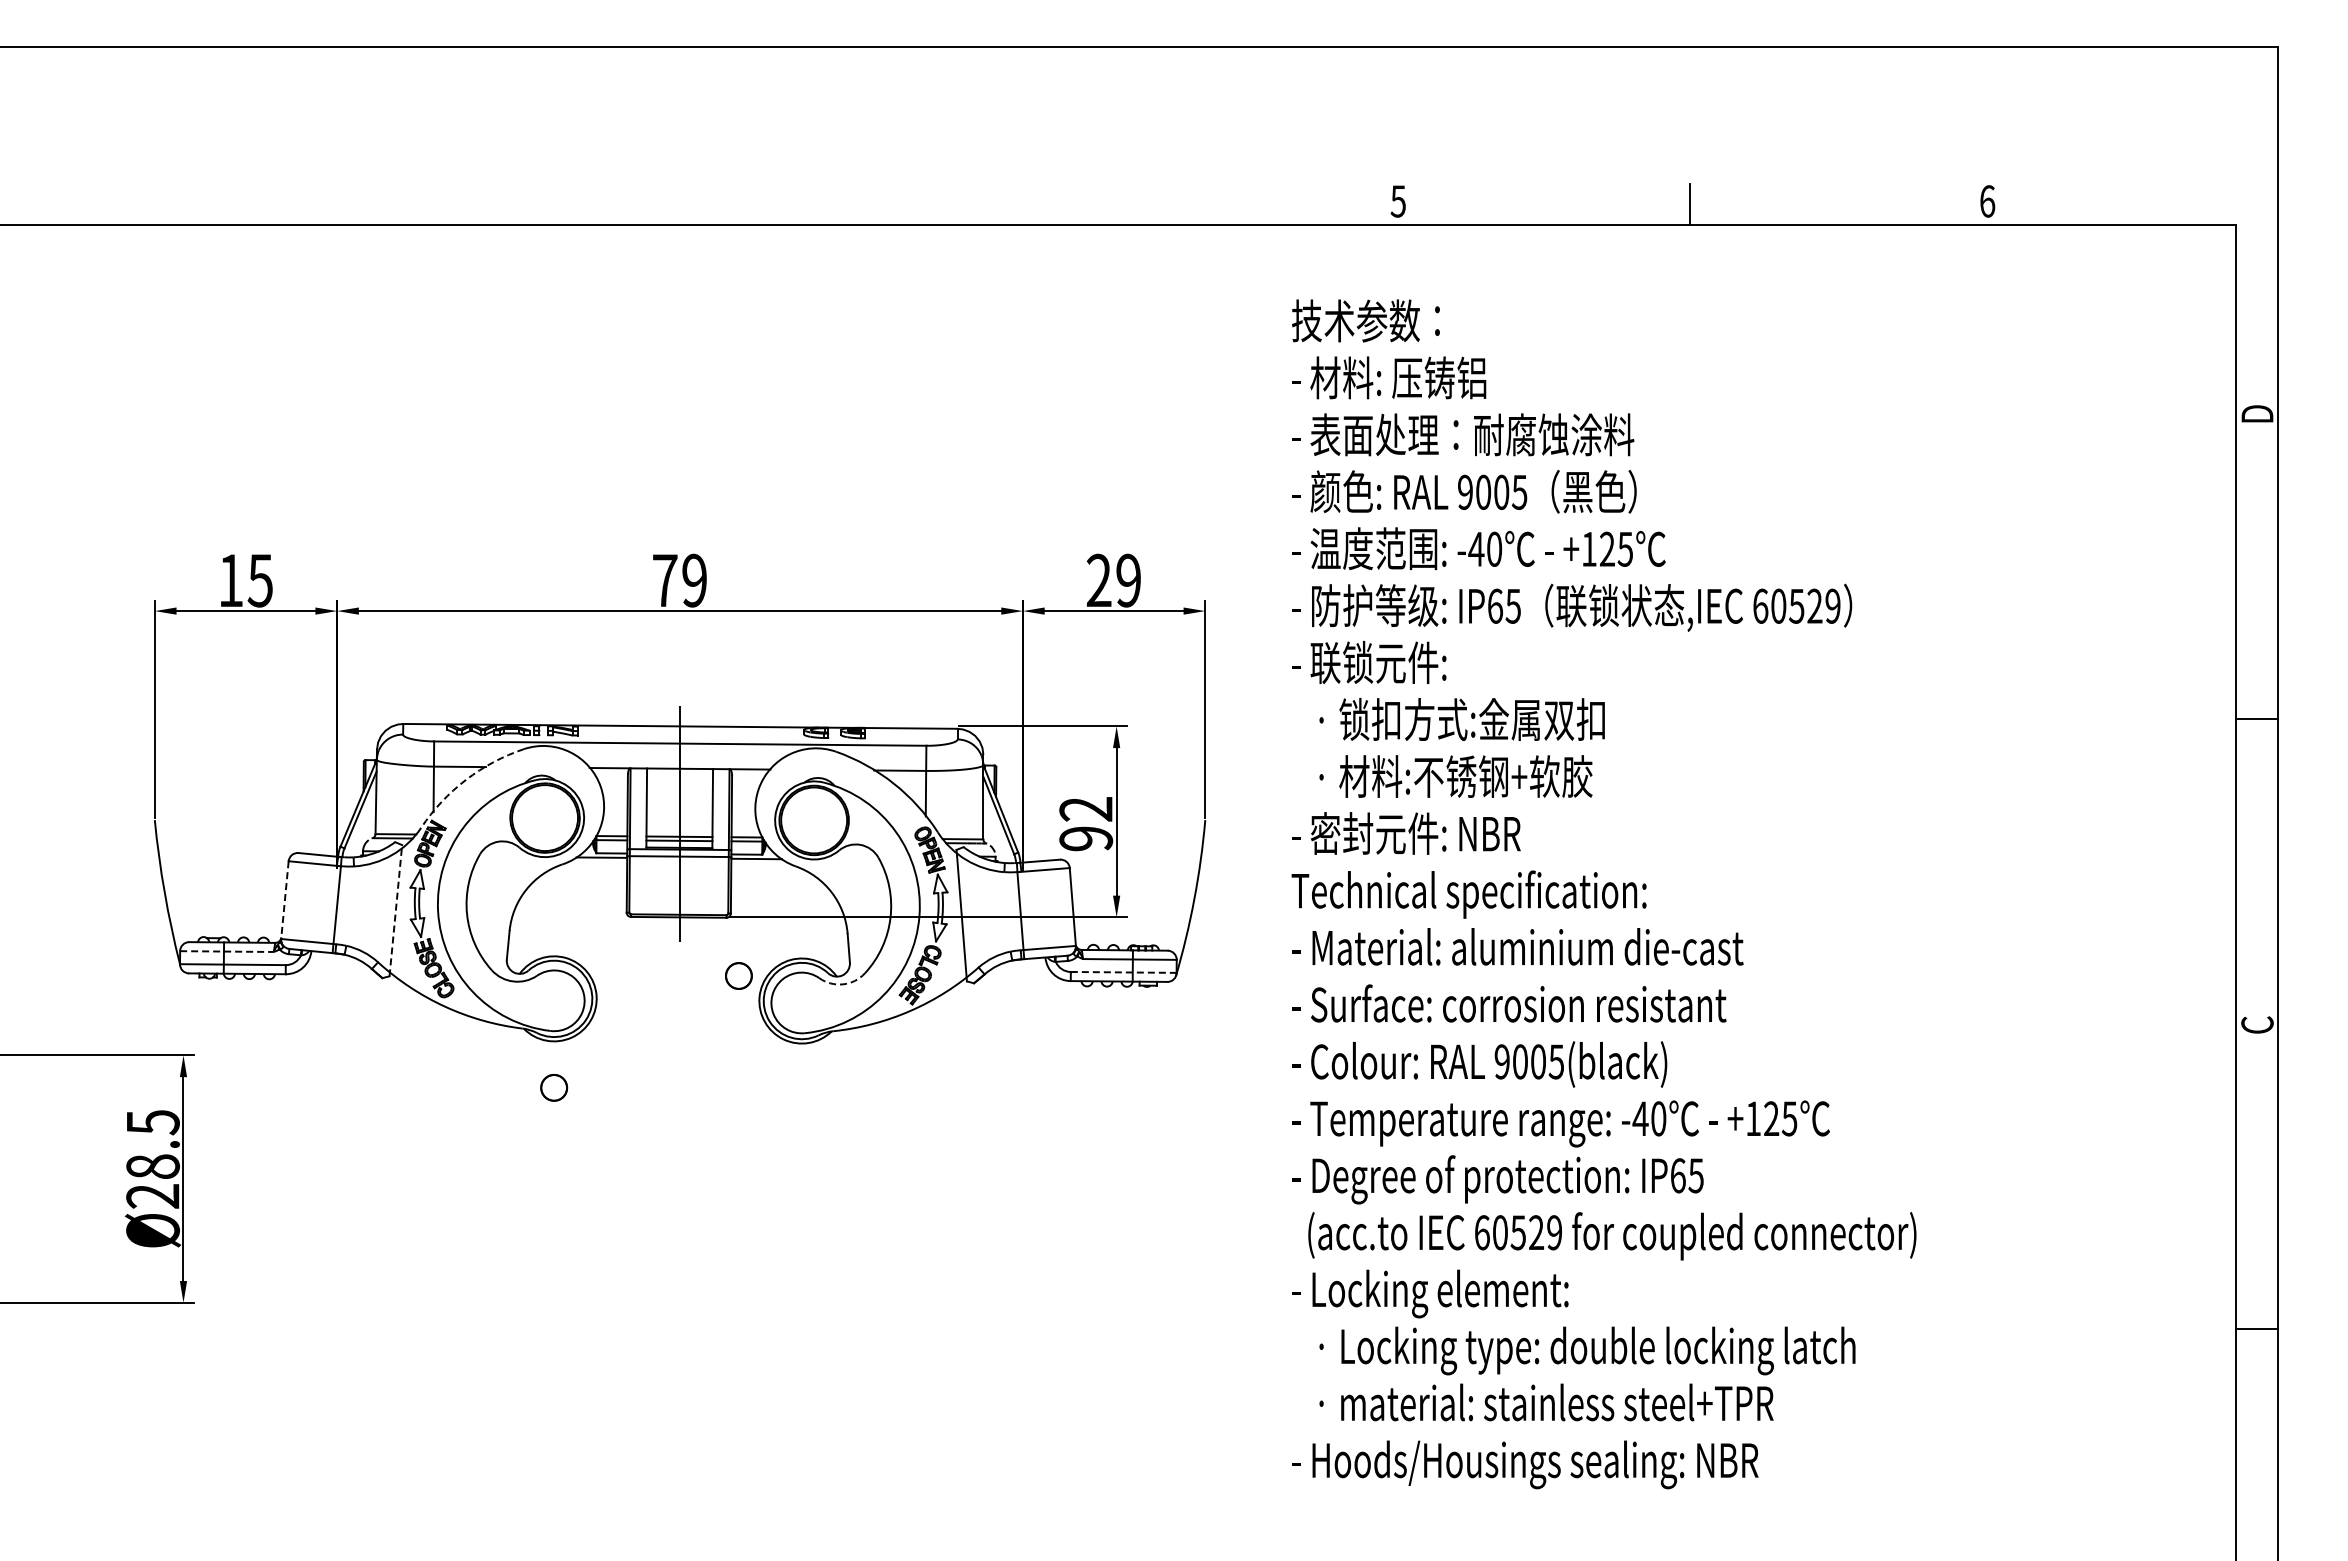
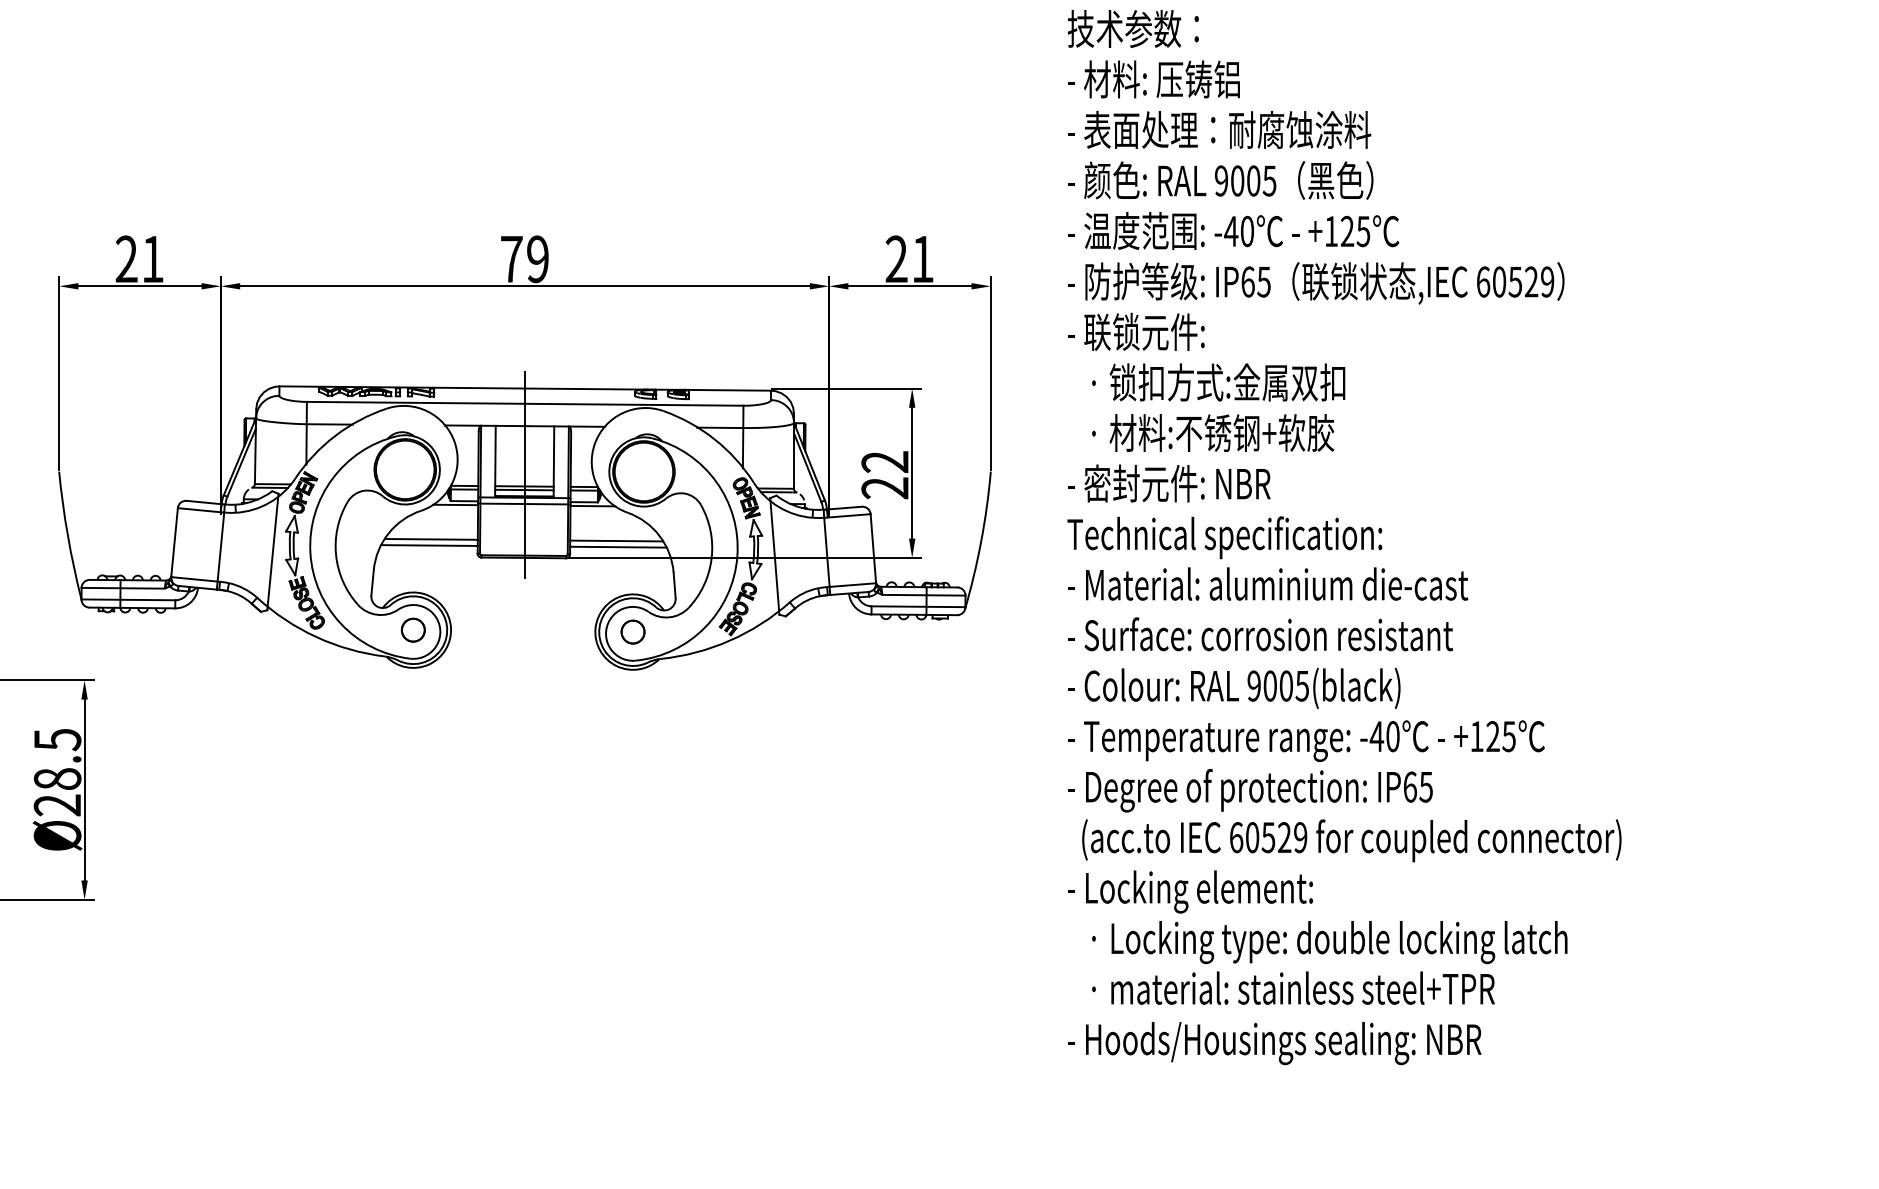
text: (245, 580) -> (139, 259), 15 -> 21
text: (1128, 580) -> (922, 259), 29 -> 21
arc: (466, 779) -> (335, 435), dashed -> solid
text: (1086, 838) -> (885, 487), 92 -> 22
line: (574, 896) -> (431, 539), added
line: (783, 897) -> (616, 540), added
line: (284, 901) -> (174, 543), dashed -> solid
line: (571, 902) -> (428, 544), added
line: (784, 904) -> (617, 546), added
line: (395, 910) -> (272, 551), dashed -> solid
line: (226, 951) -> (122, 588), dashed -> solid
line: (1123, 972) -> (918, 606), dashed -> solid
circle: (738, 975) -> (632, 631), moved
arc: (843, 984) -> (669, 617), dashed -> solid
circle: (554, 1087) -> (413, 629), moved

